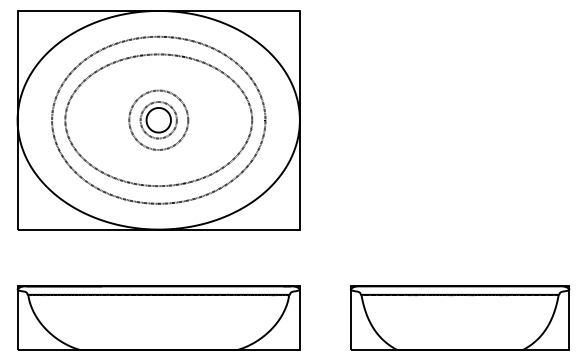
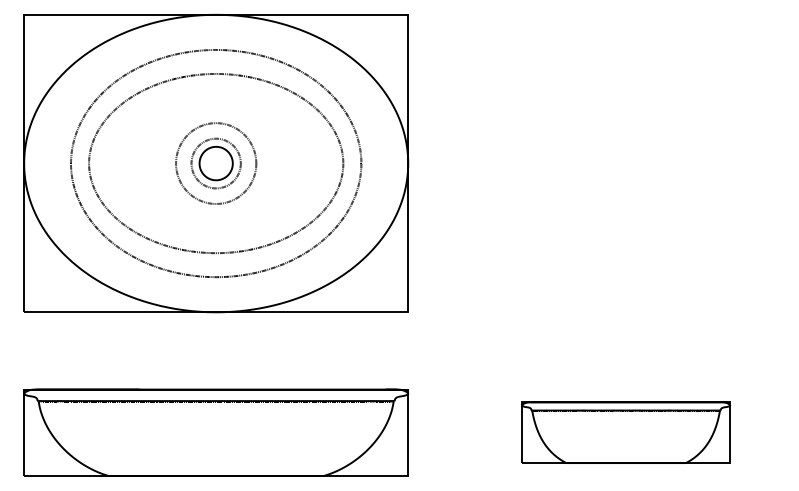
part: (459, 317) -> (625, 431), size x0.7

